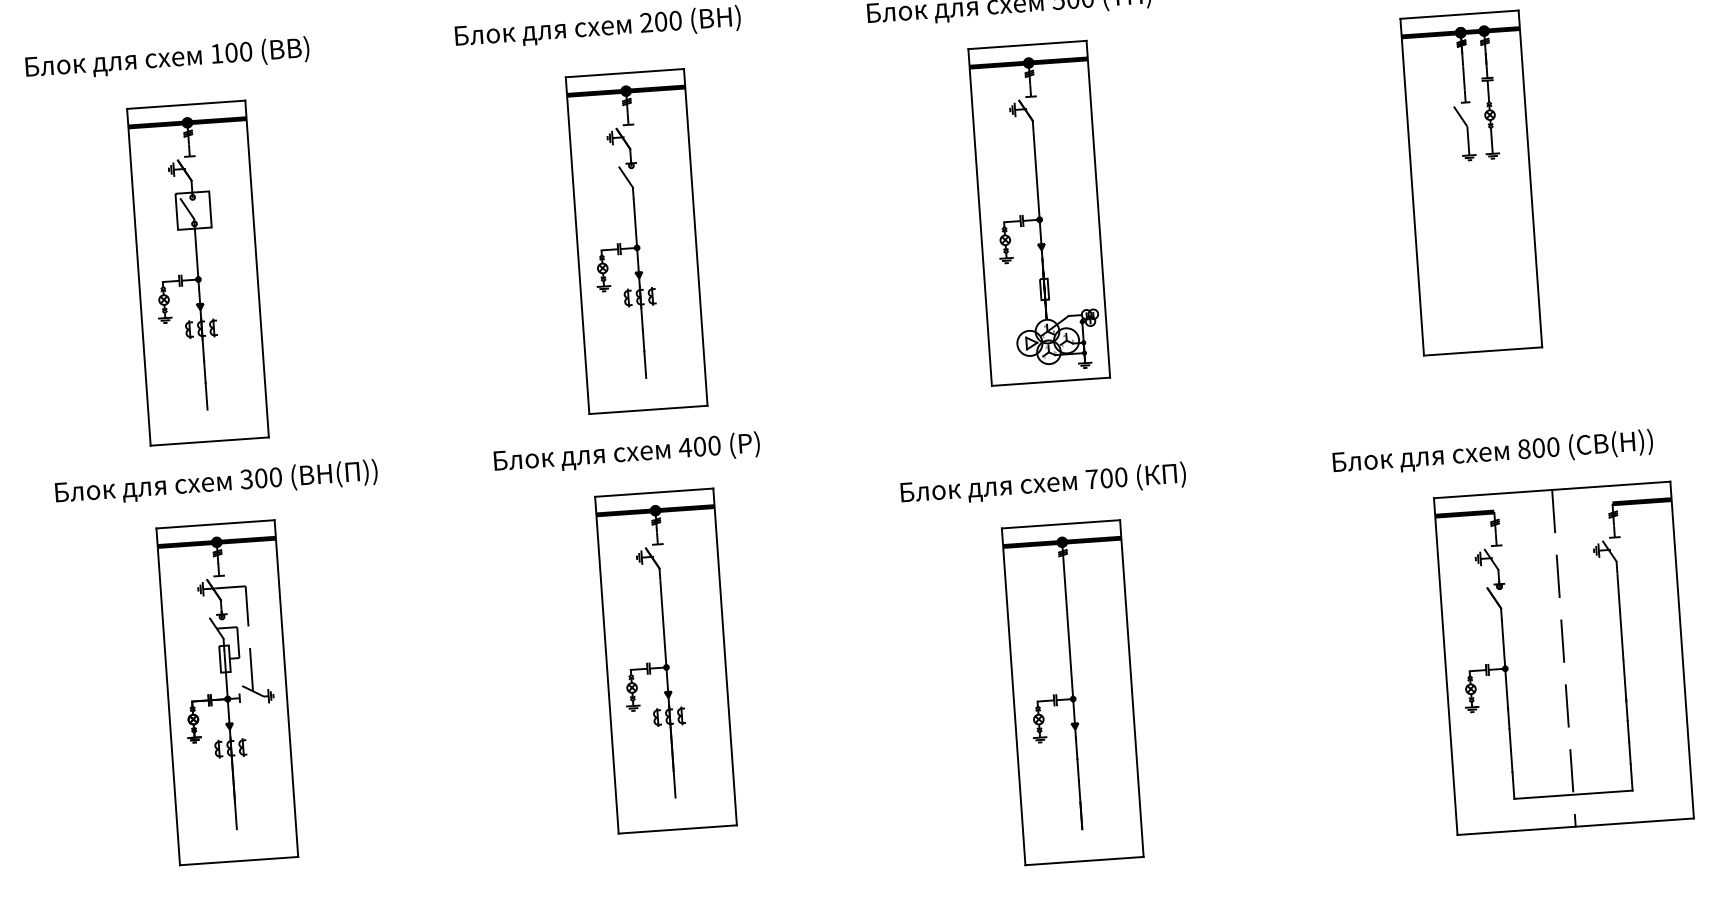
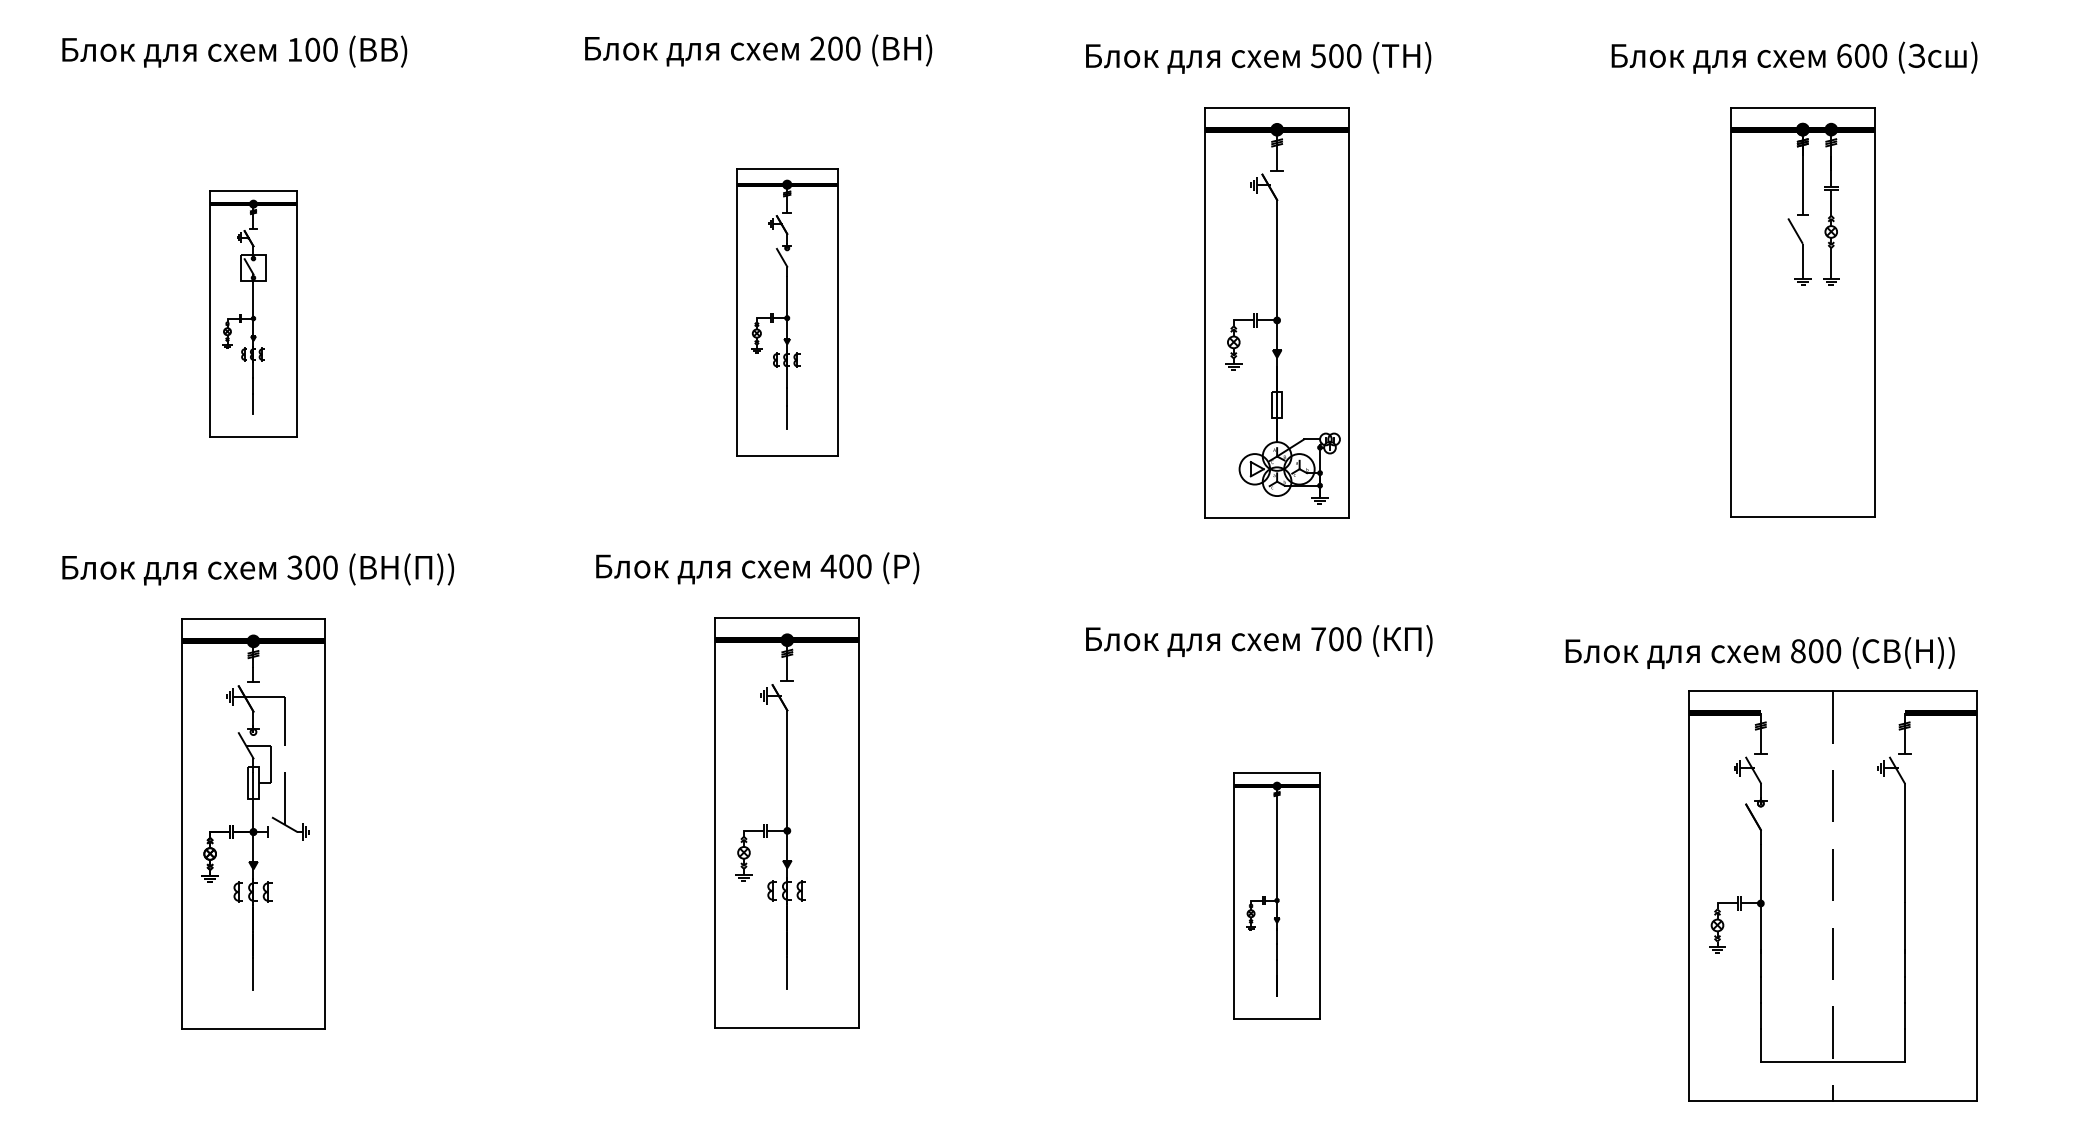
part: (635, 241) -> (786, 312), size x0.7
part: (197, 272) -> (253, 313), size x0.6
text: (1492, 452) -> (1759, 652), moved
part: (1563, 658) -> (1832, 895), moved
part: (1072, 692) -> (1276, 895), size x0.6

